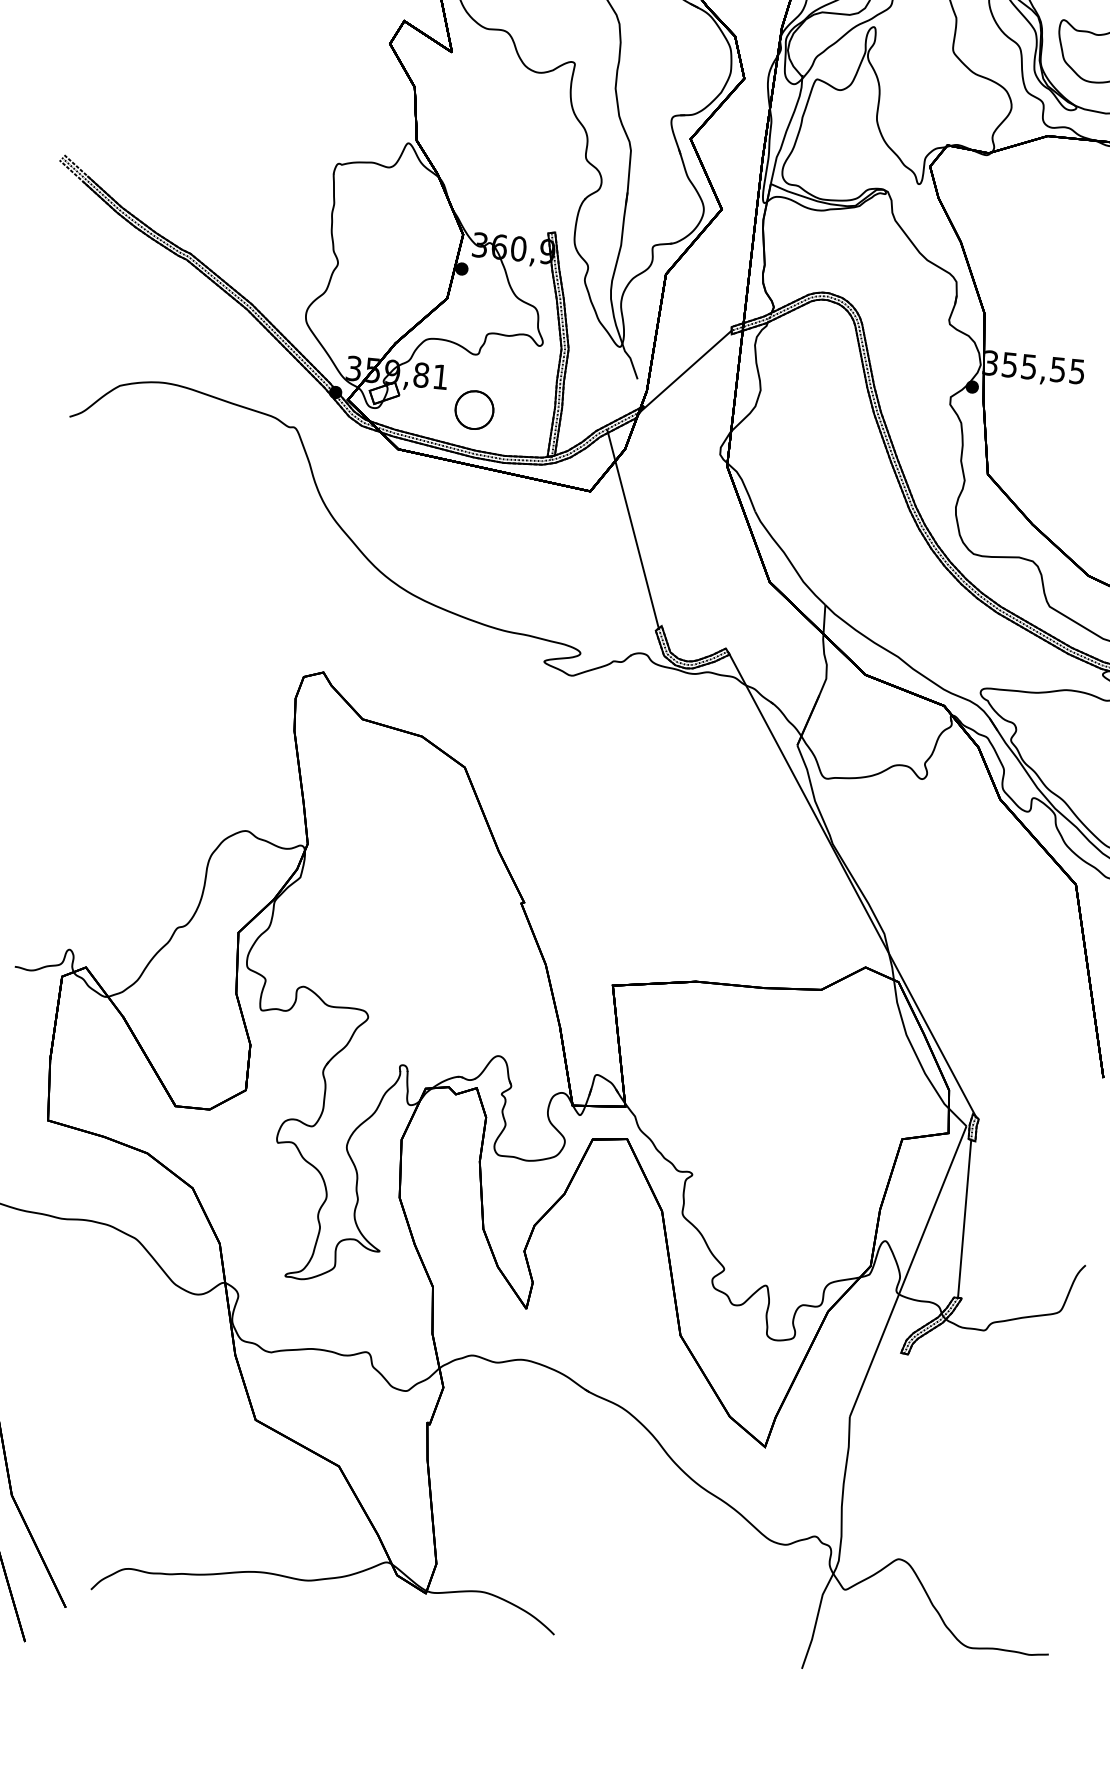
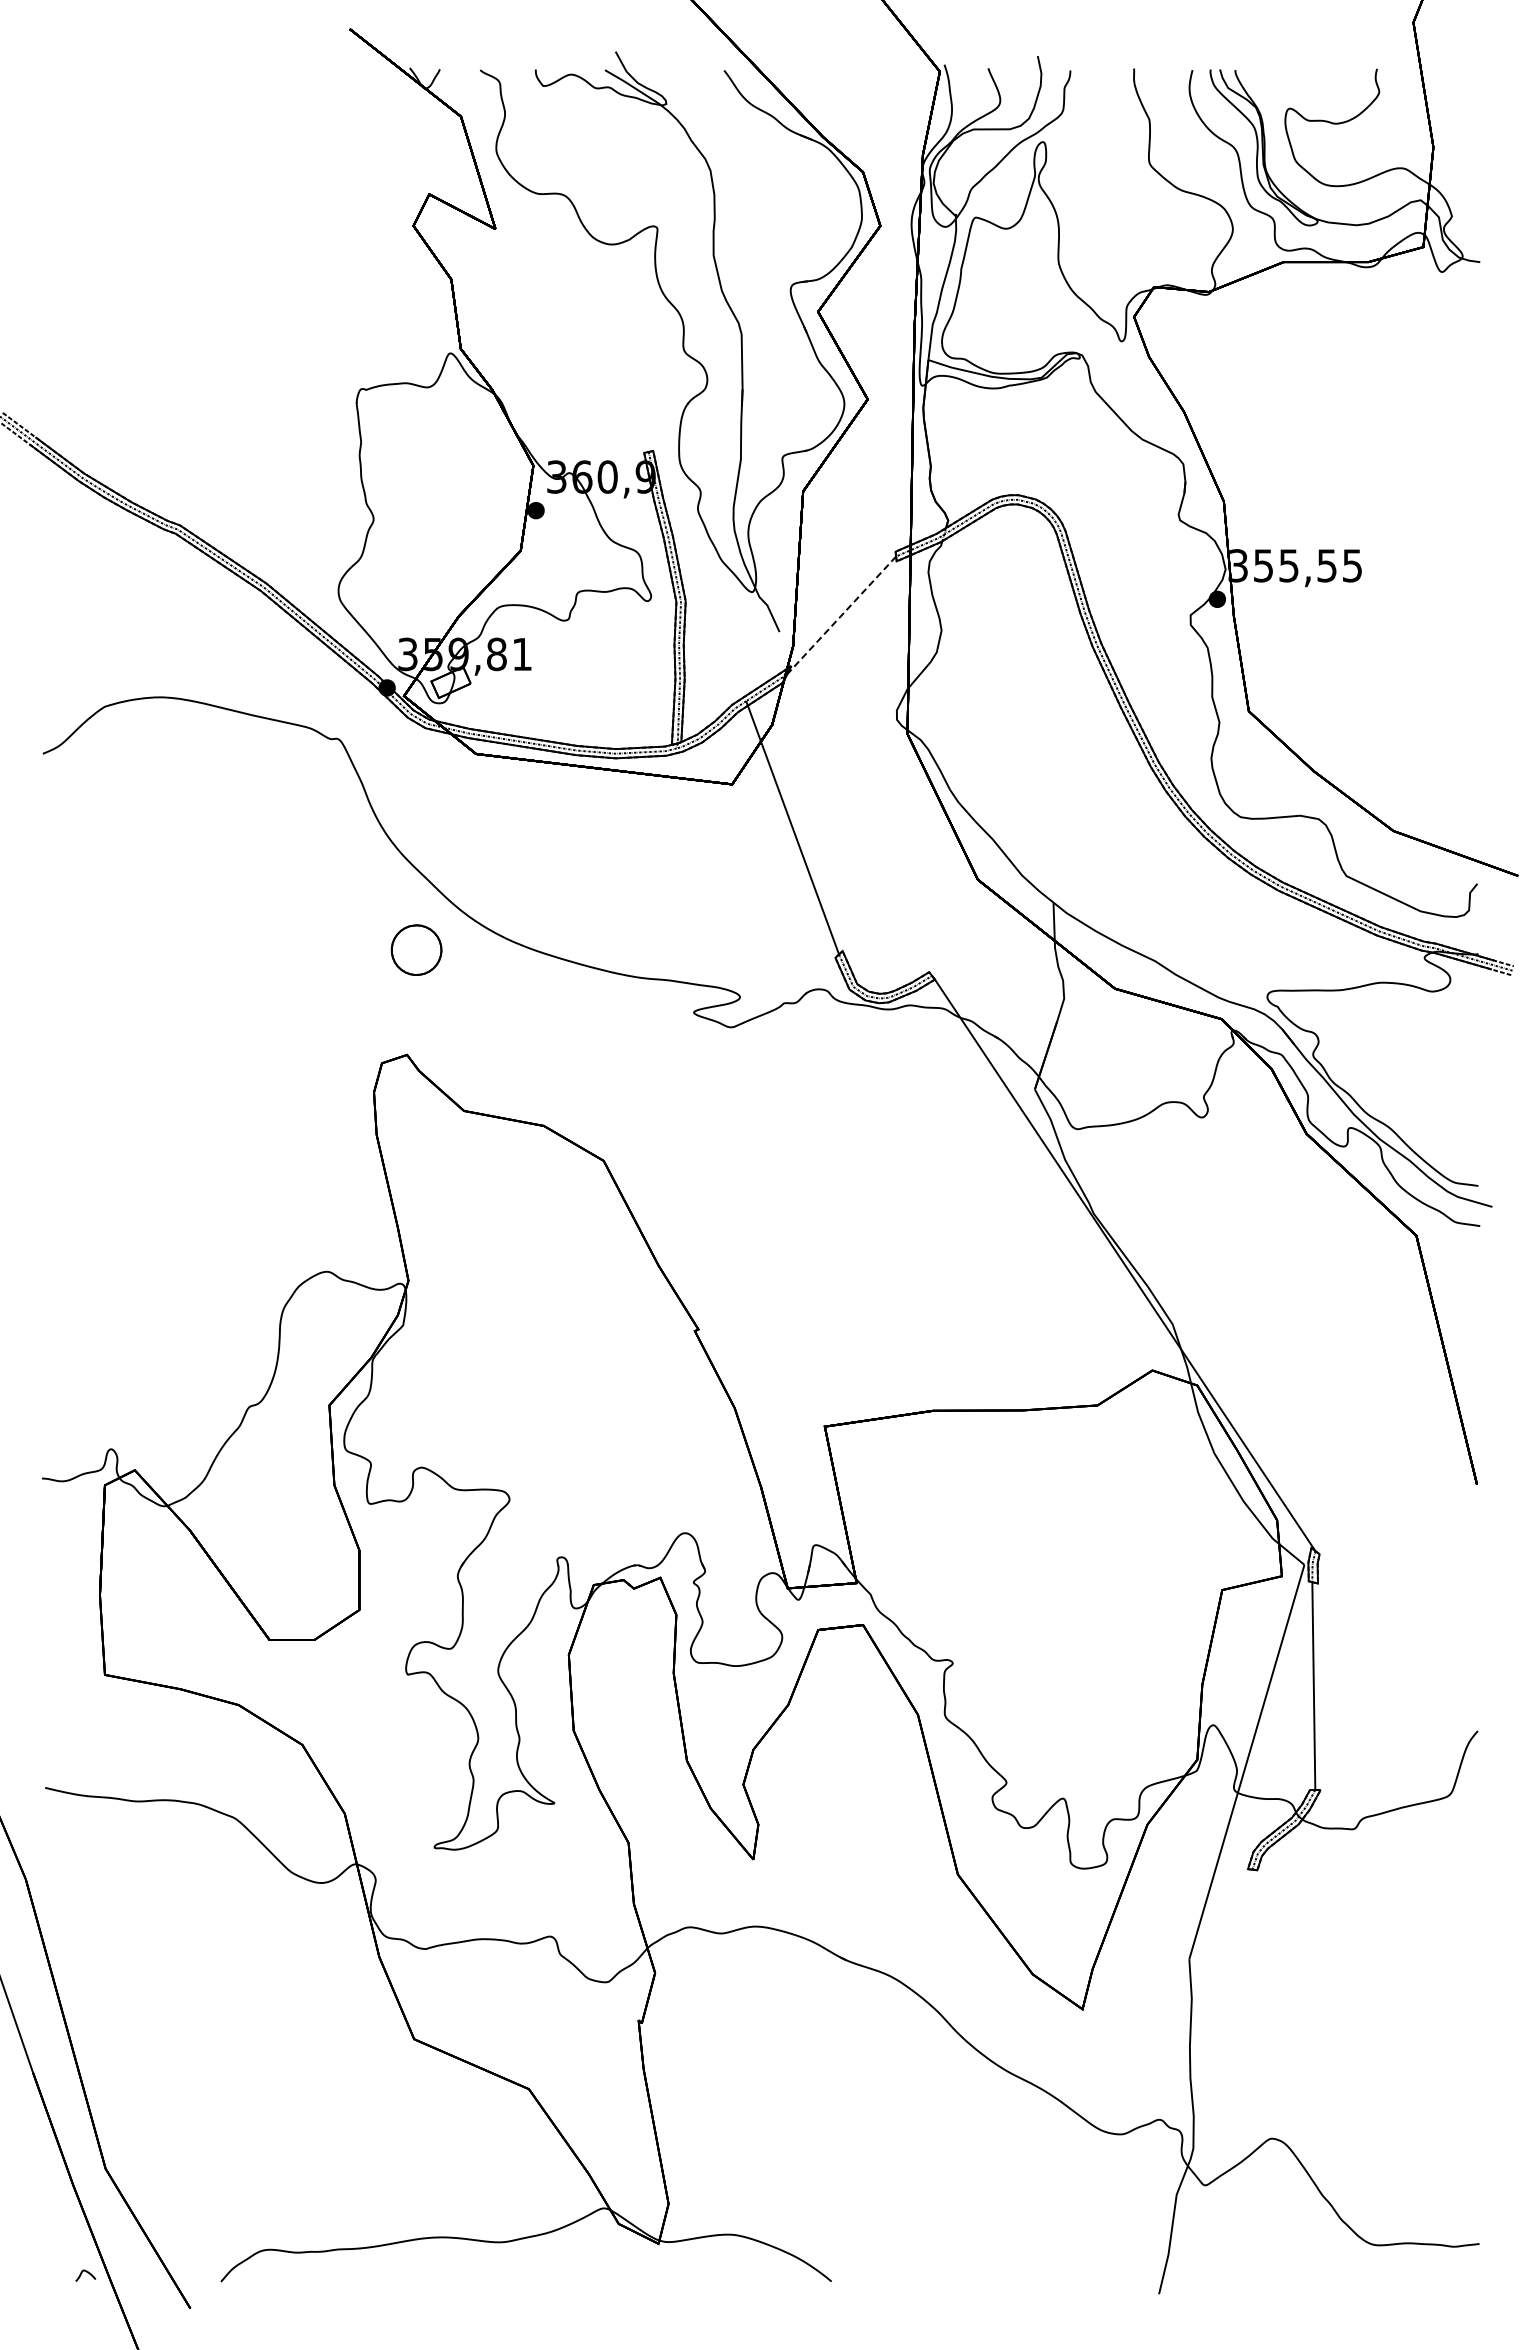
line: (685, 371) -> (841, 615), solid -> dashed
part: (474, 409) -> (416, 949), moved

